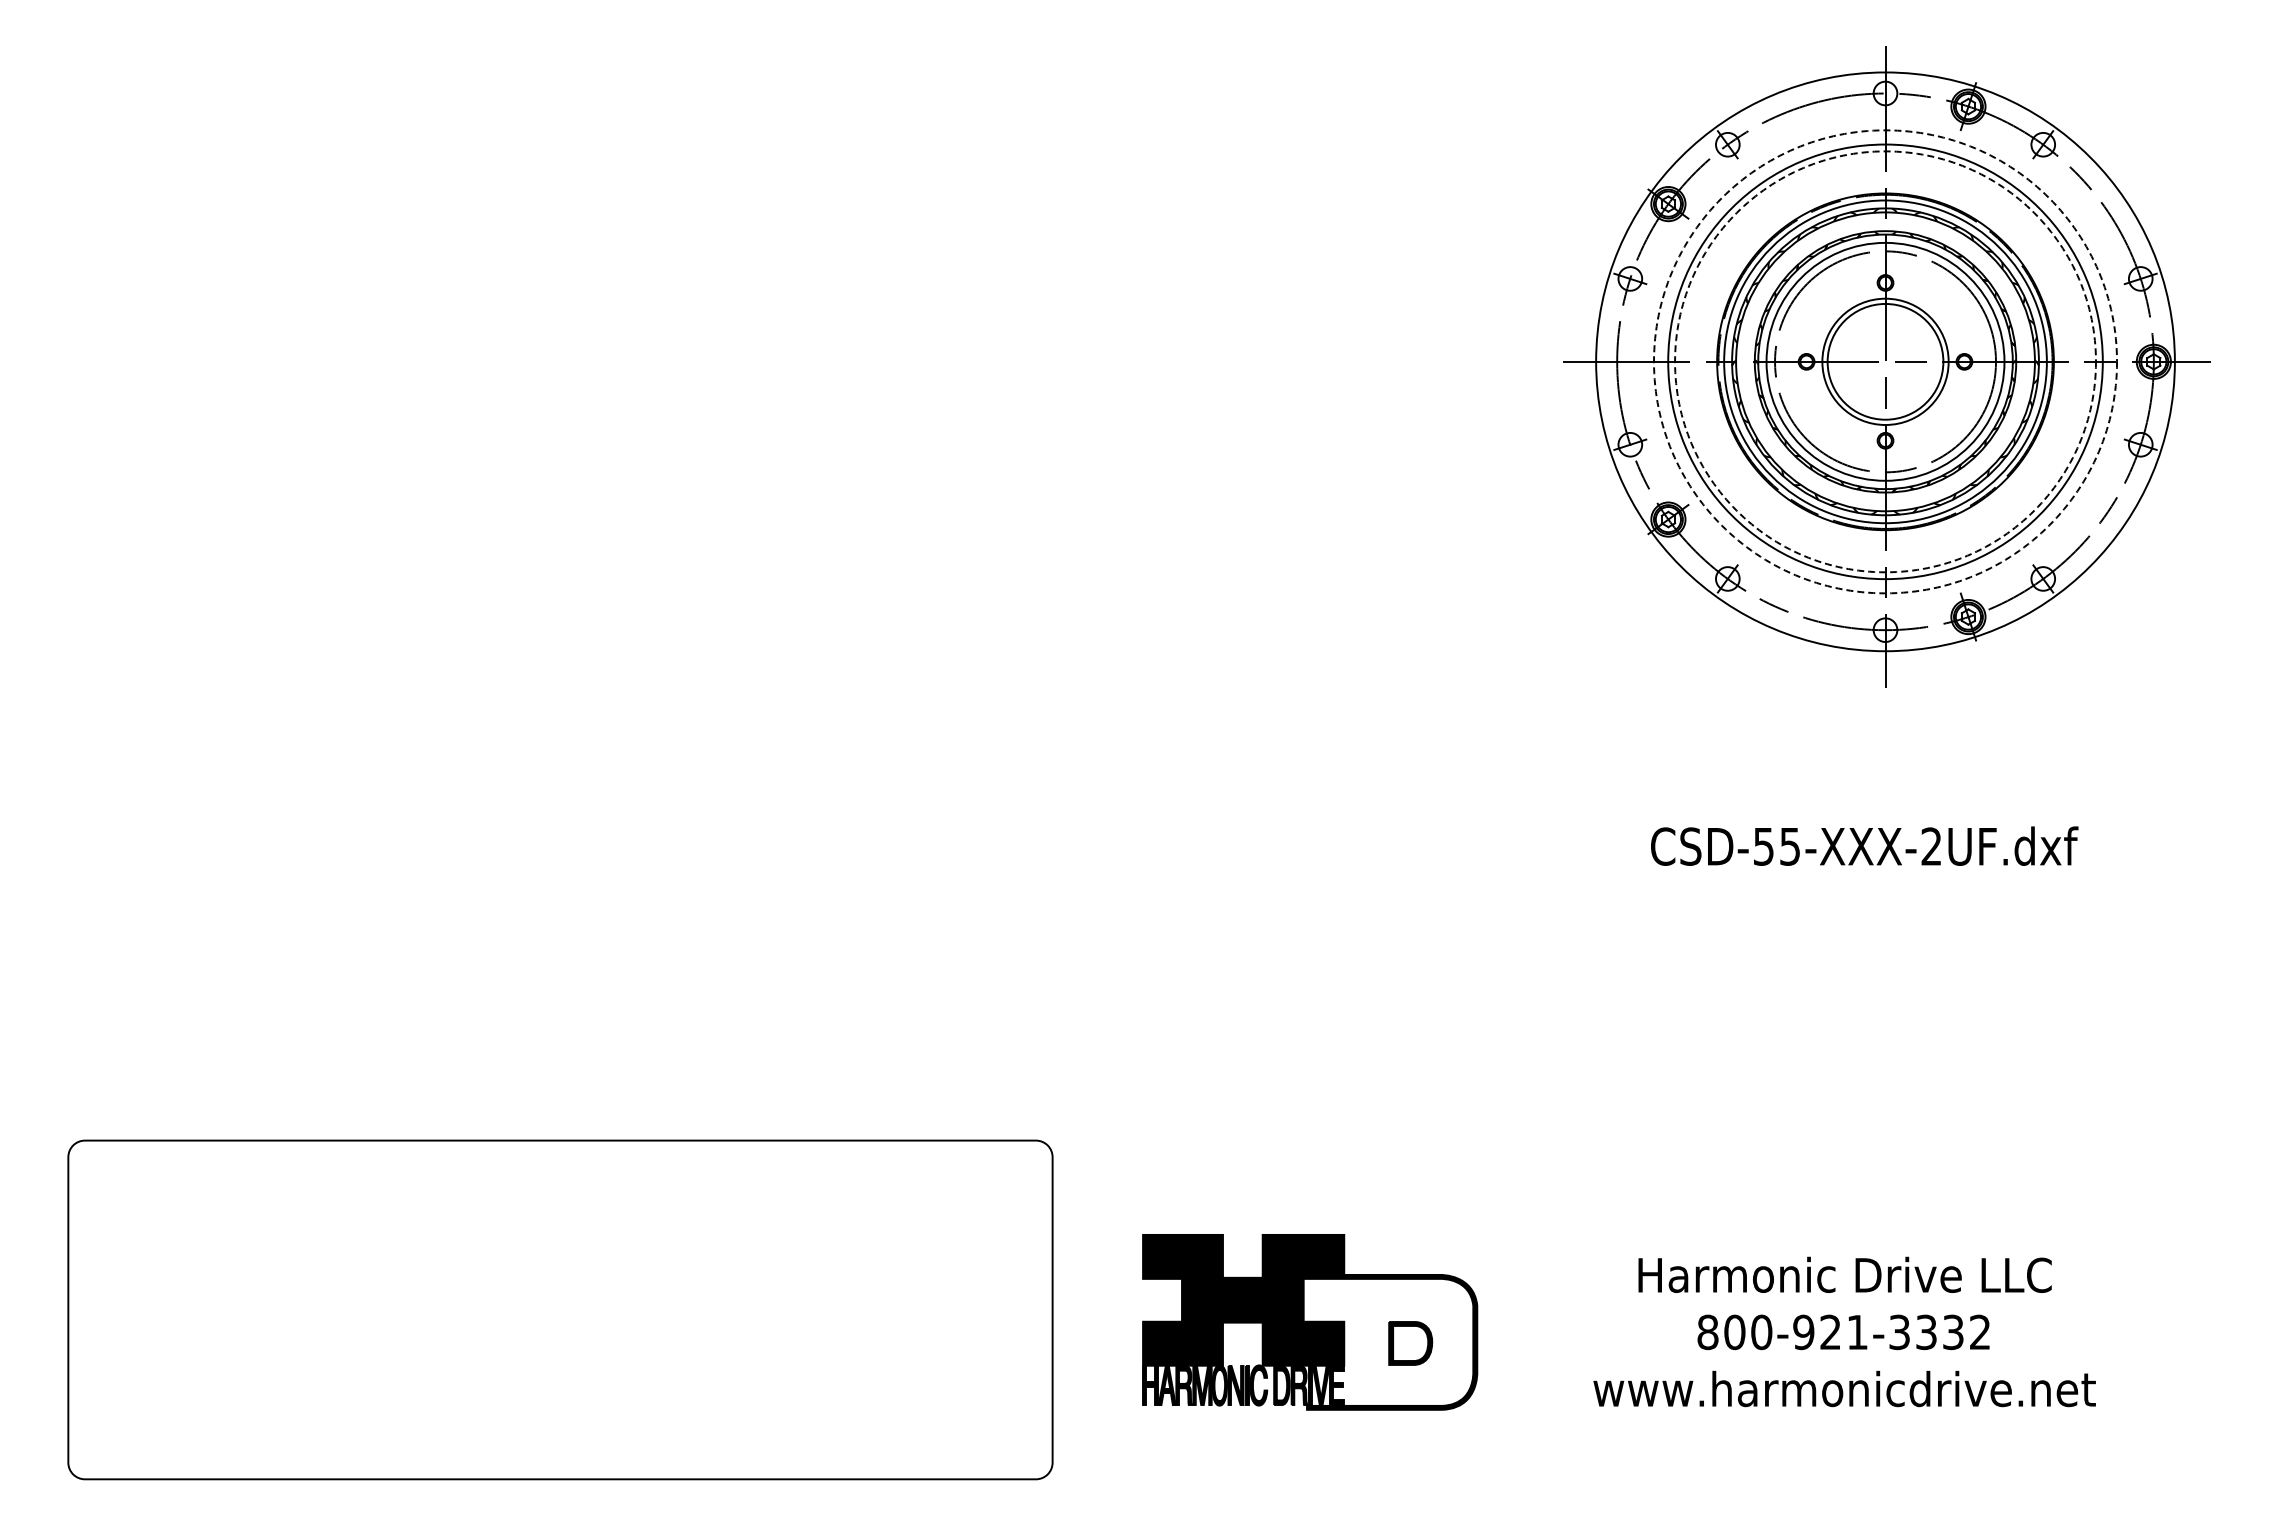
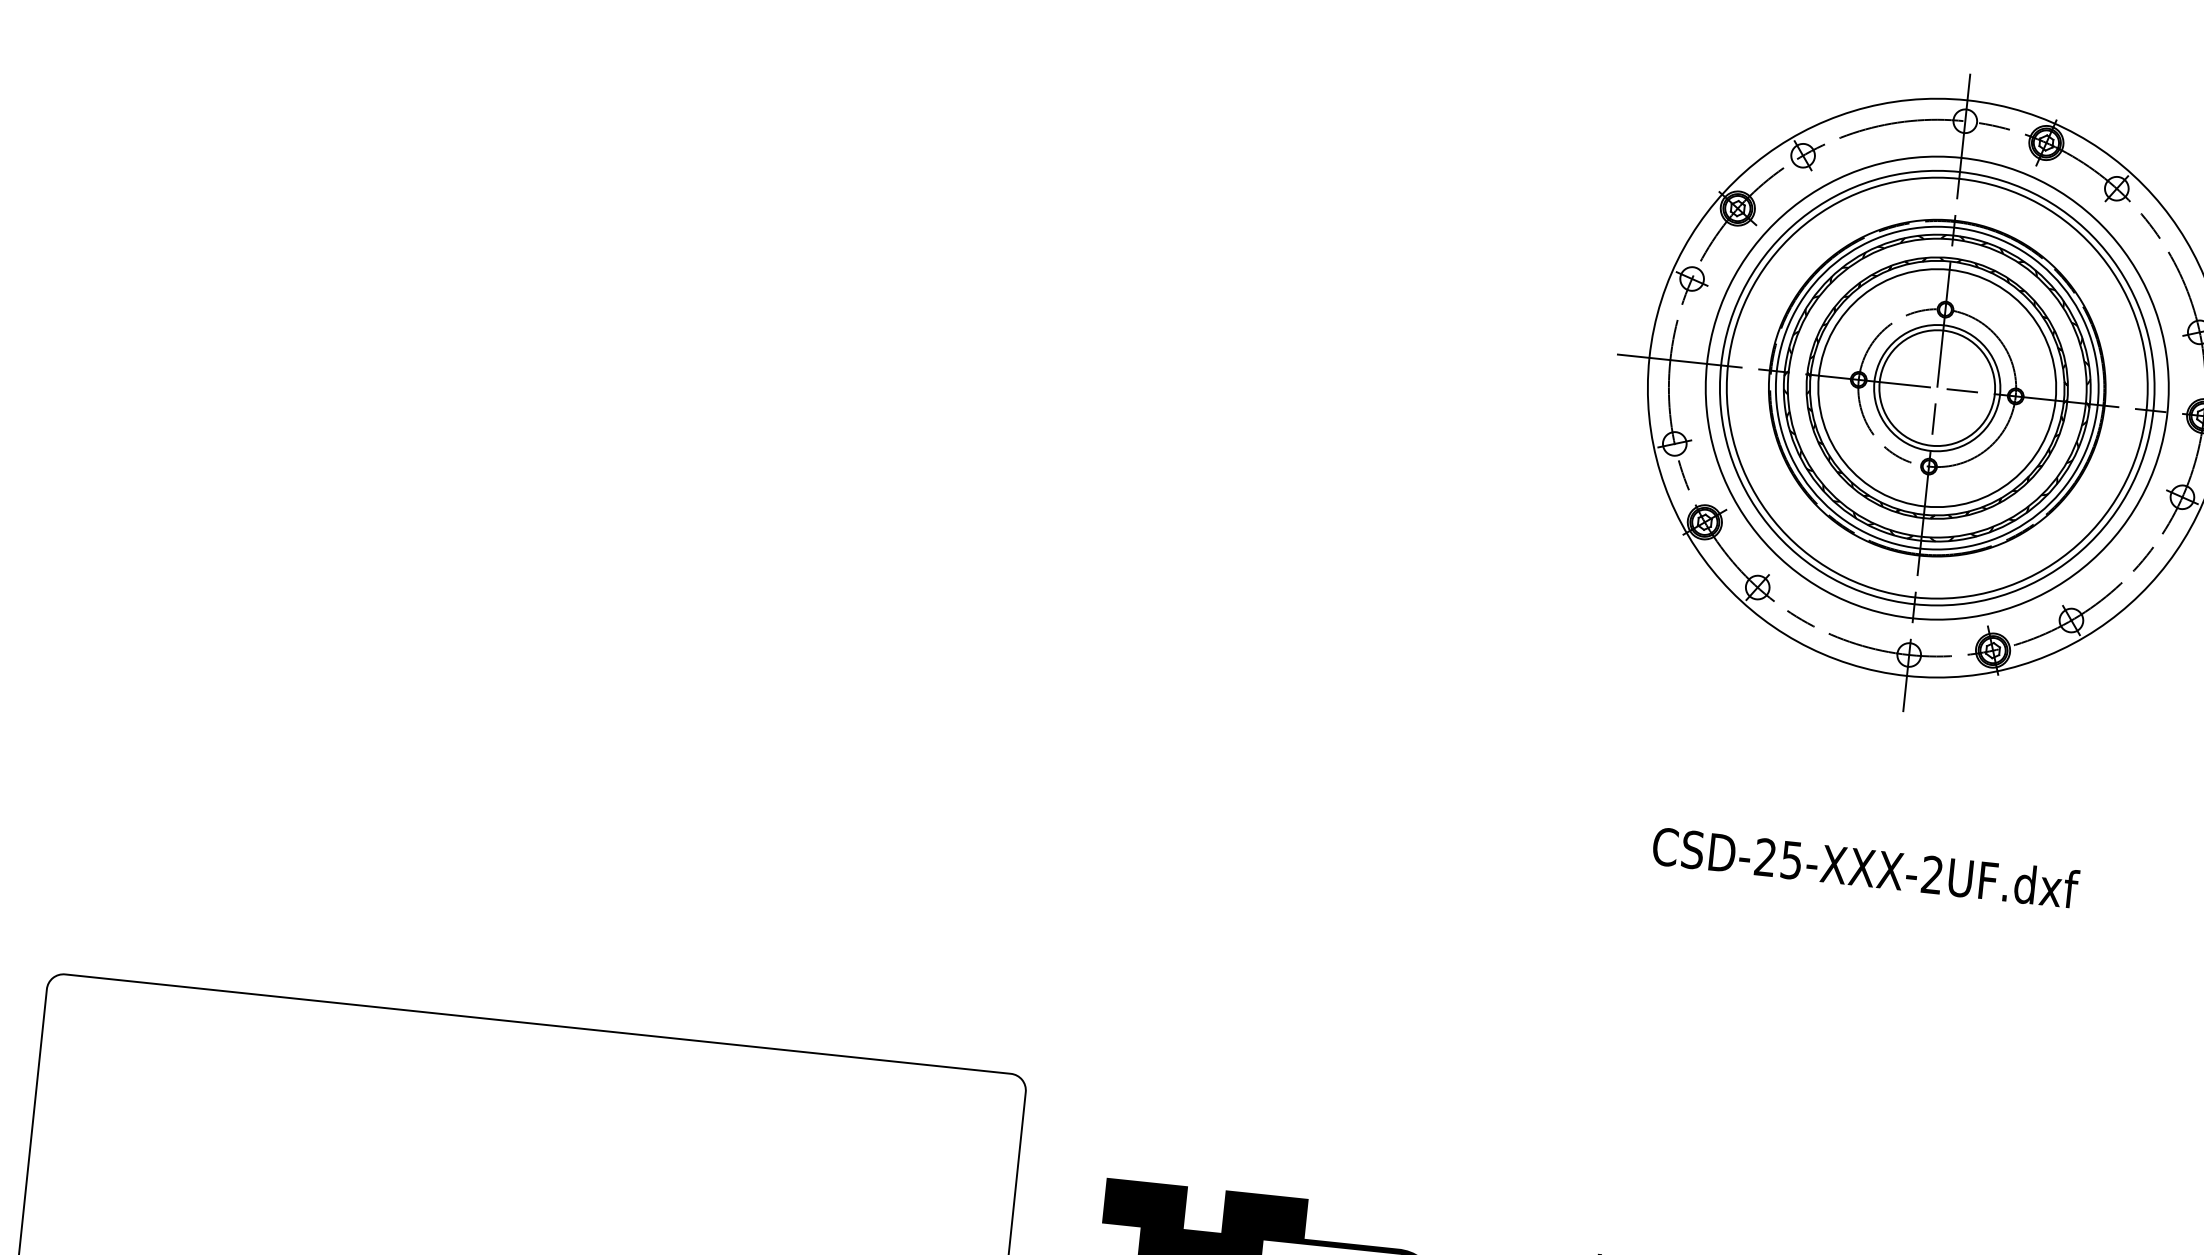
circle: (1885, 361) -> (1937, 387), dashed -> solid
circle: (1885, 361) -> (1937, 387), dashed -> solid
circle: (1885, 361) -> (1937, 387), size x0.71
text: (1763, 846) -> (1765, 857), CSD-55-XXX-2UF.dxf -> CSD-25-XXX-2UF.dxf

